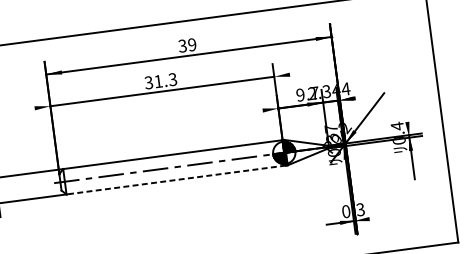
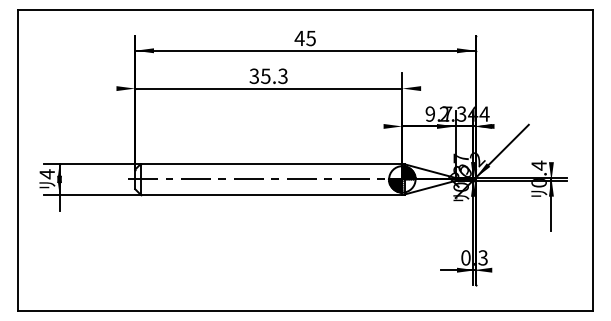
text: (186, 45) -> (304, 38), 39 -> 45
text: (158, 81) -> (265, 76), 31.3 -> 35.3
line: (176, 179) -> (271, 194), dashed -> solid

